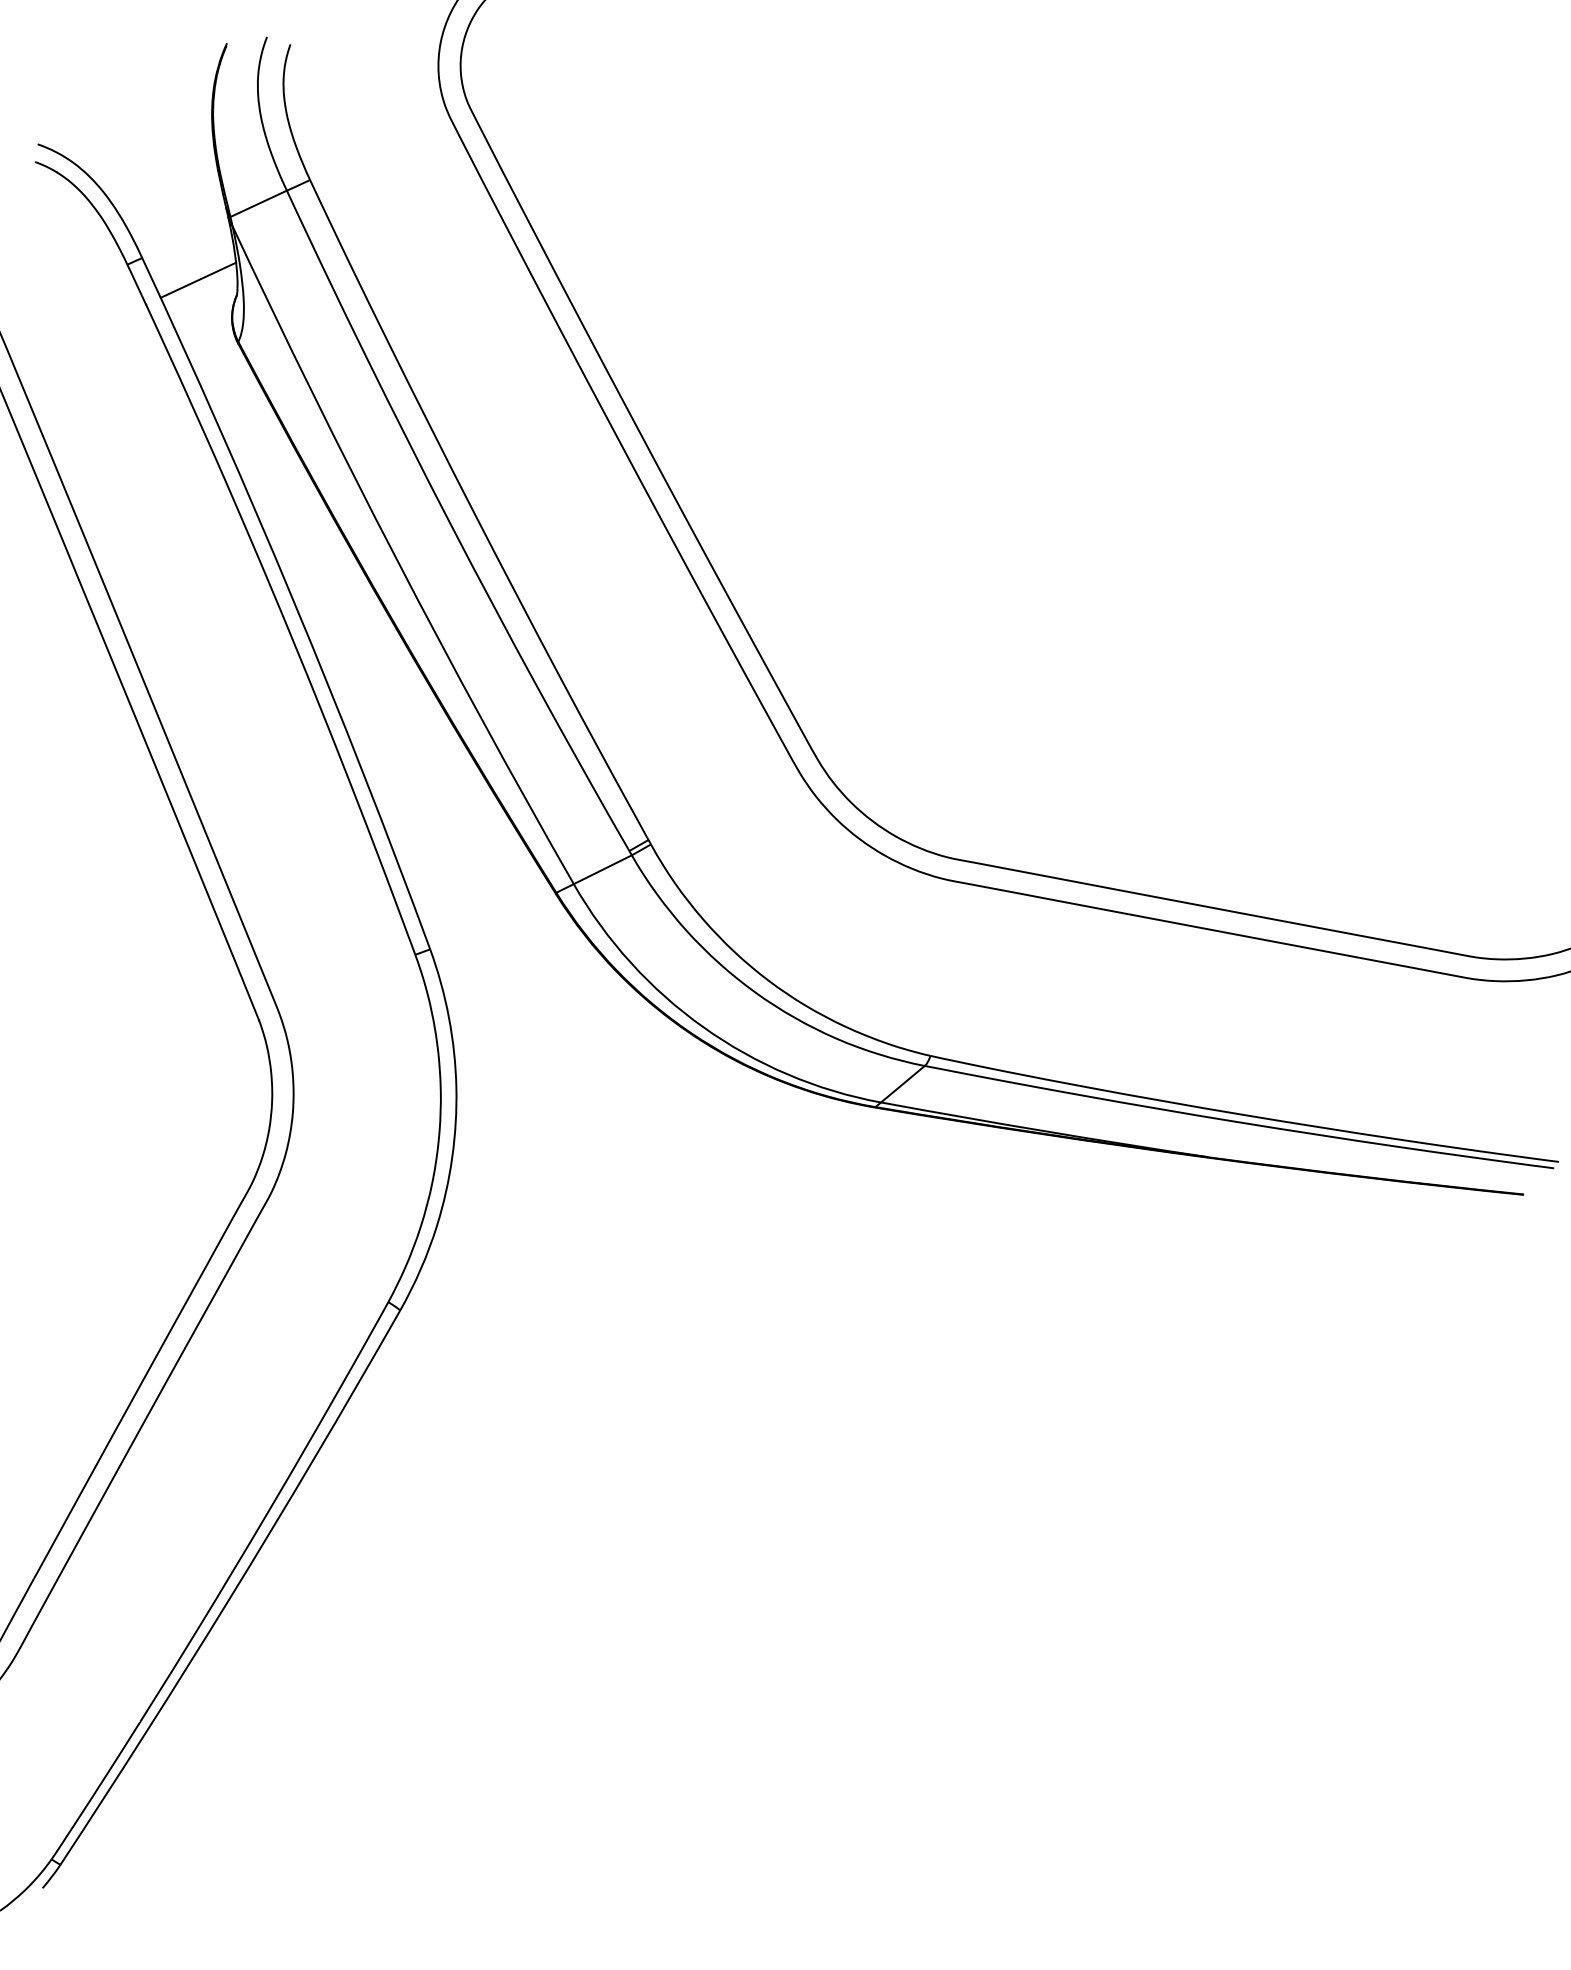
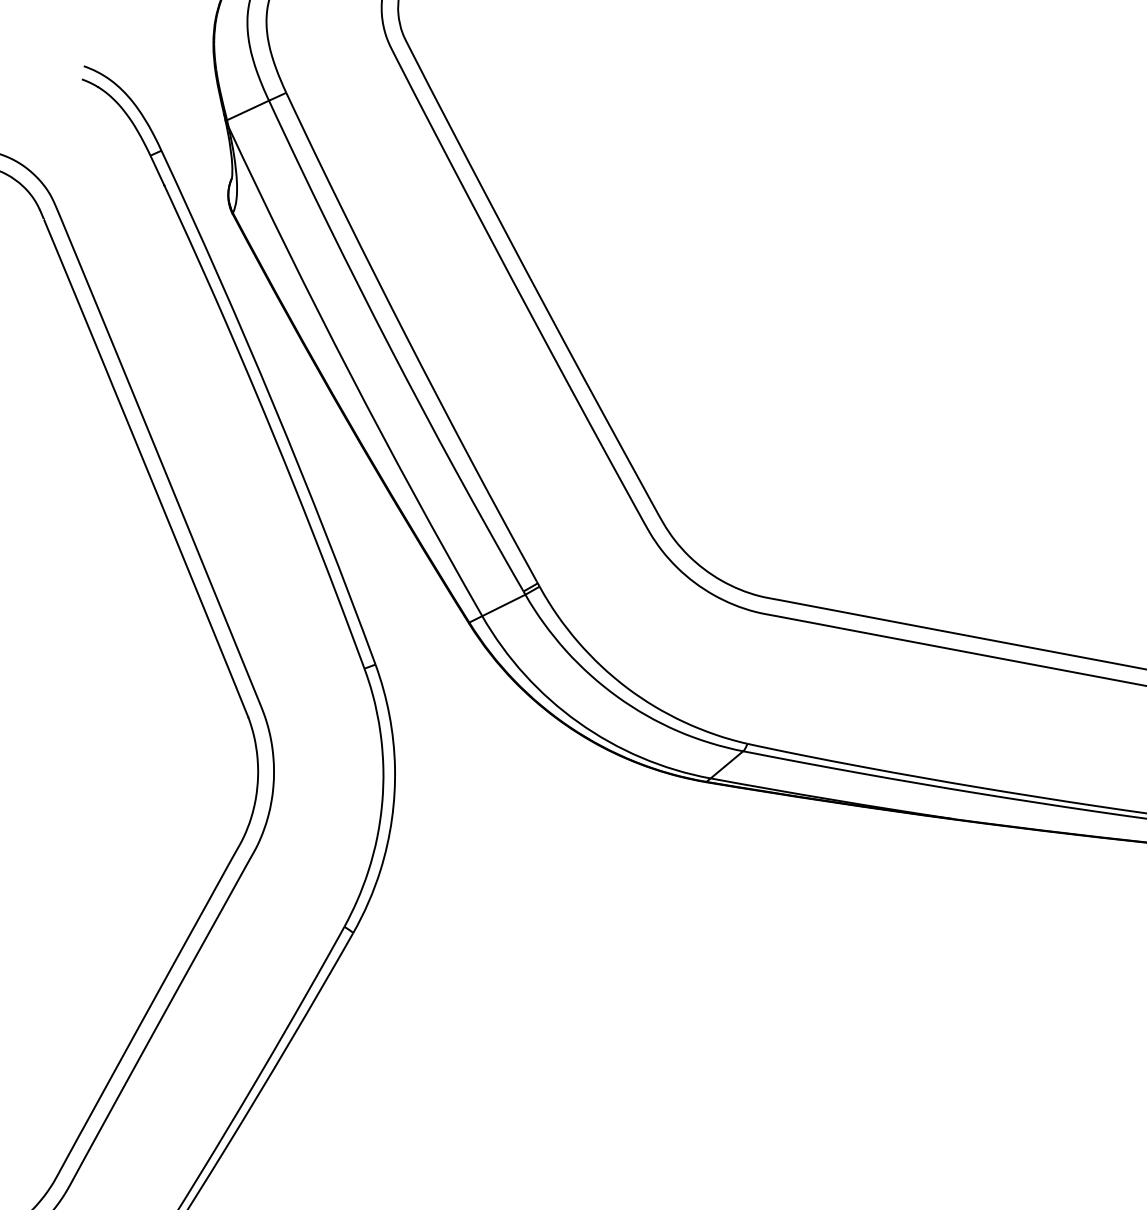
line: (198, 279) -> (203, 166), removed

